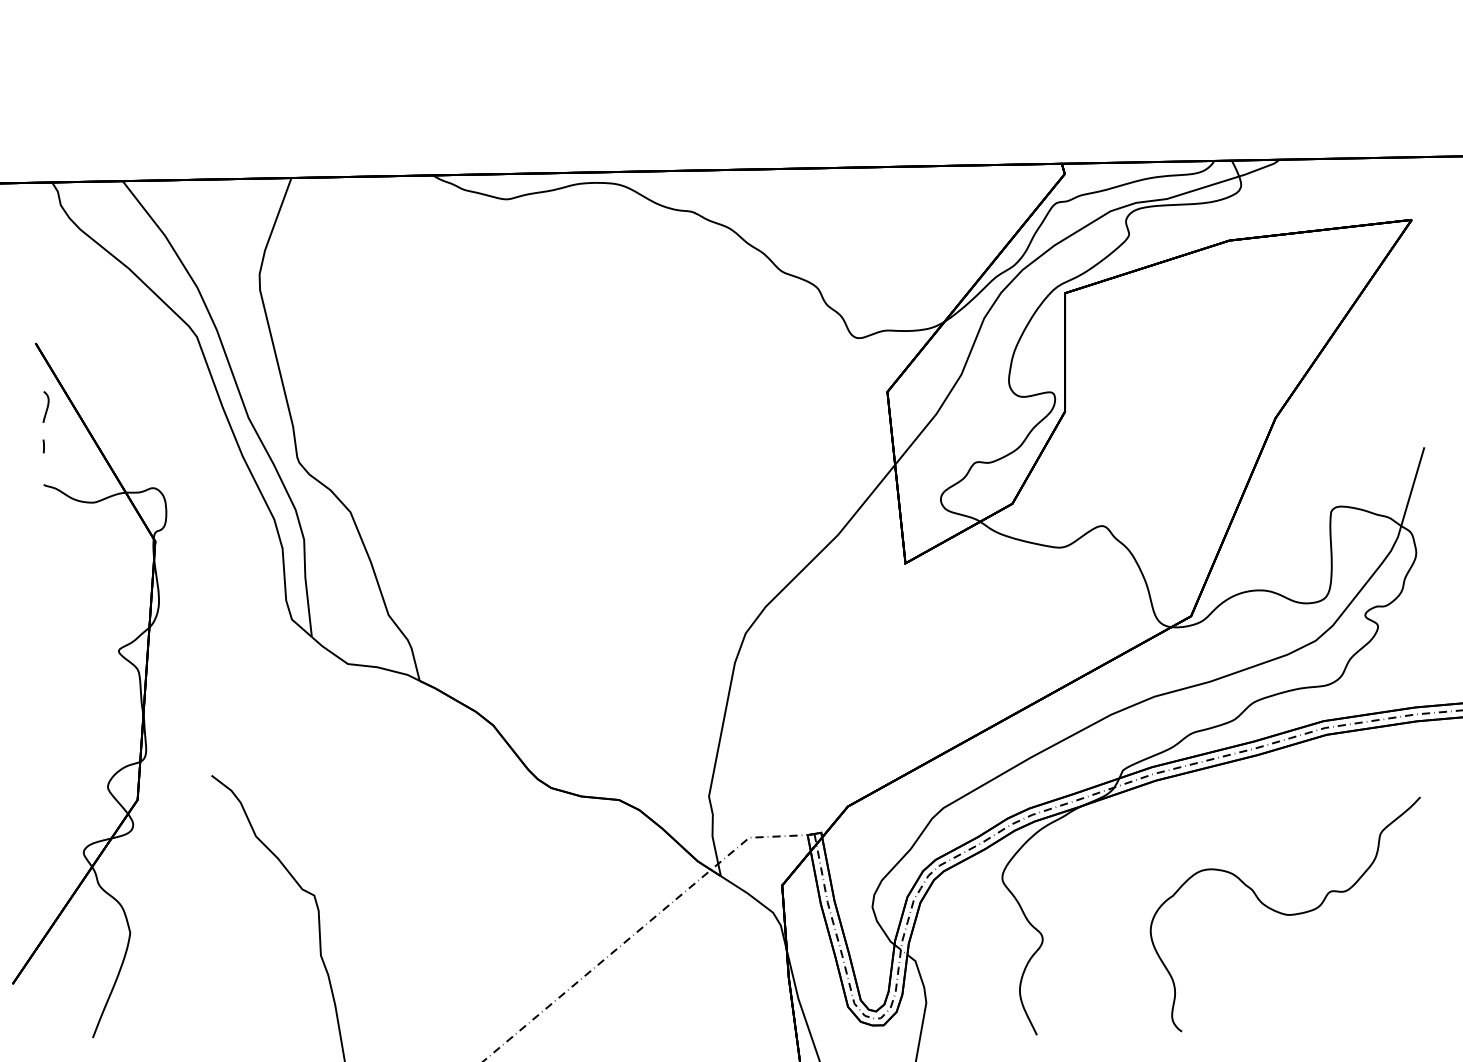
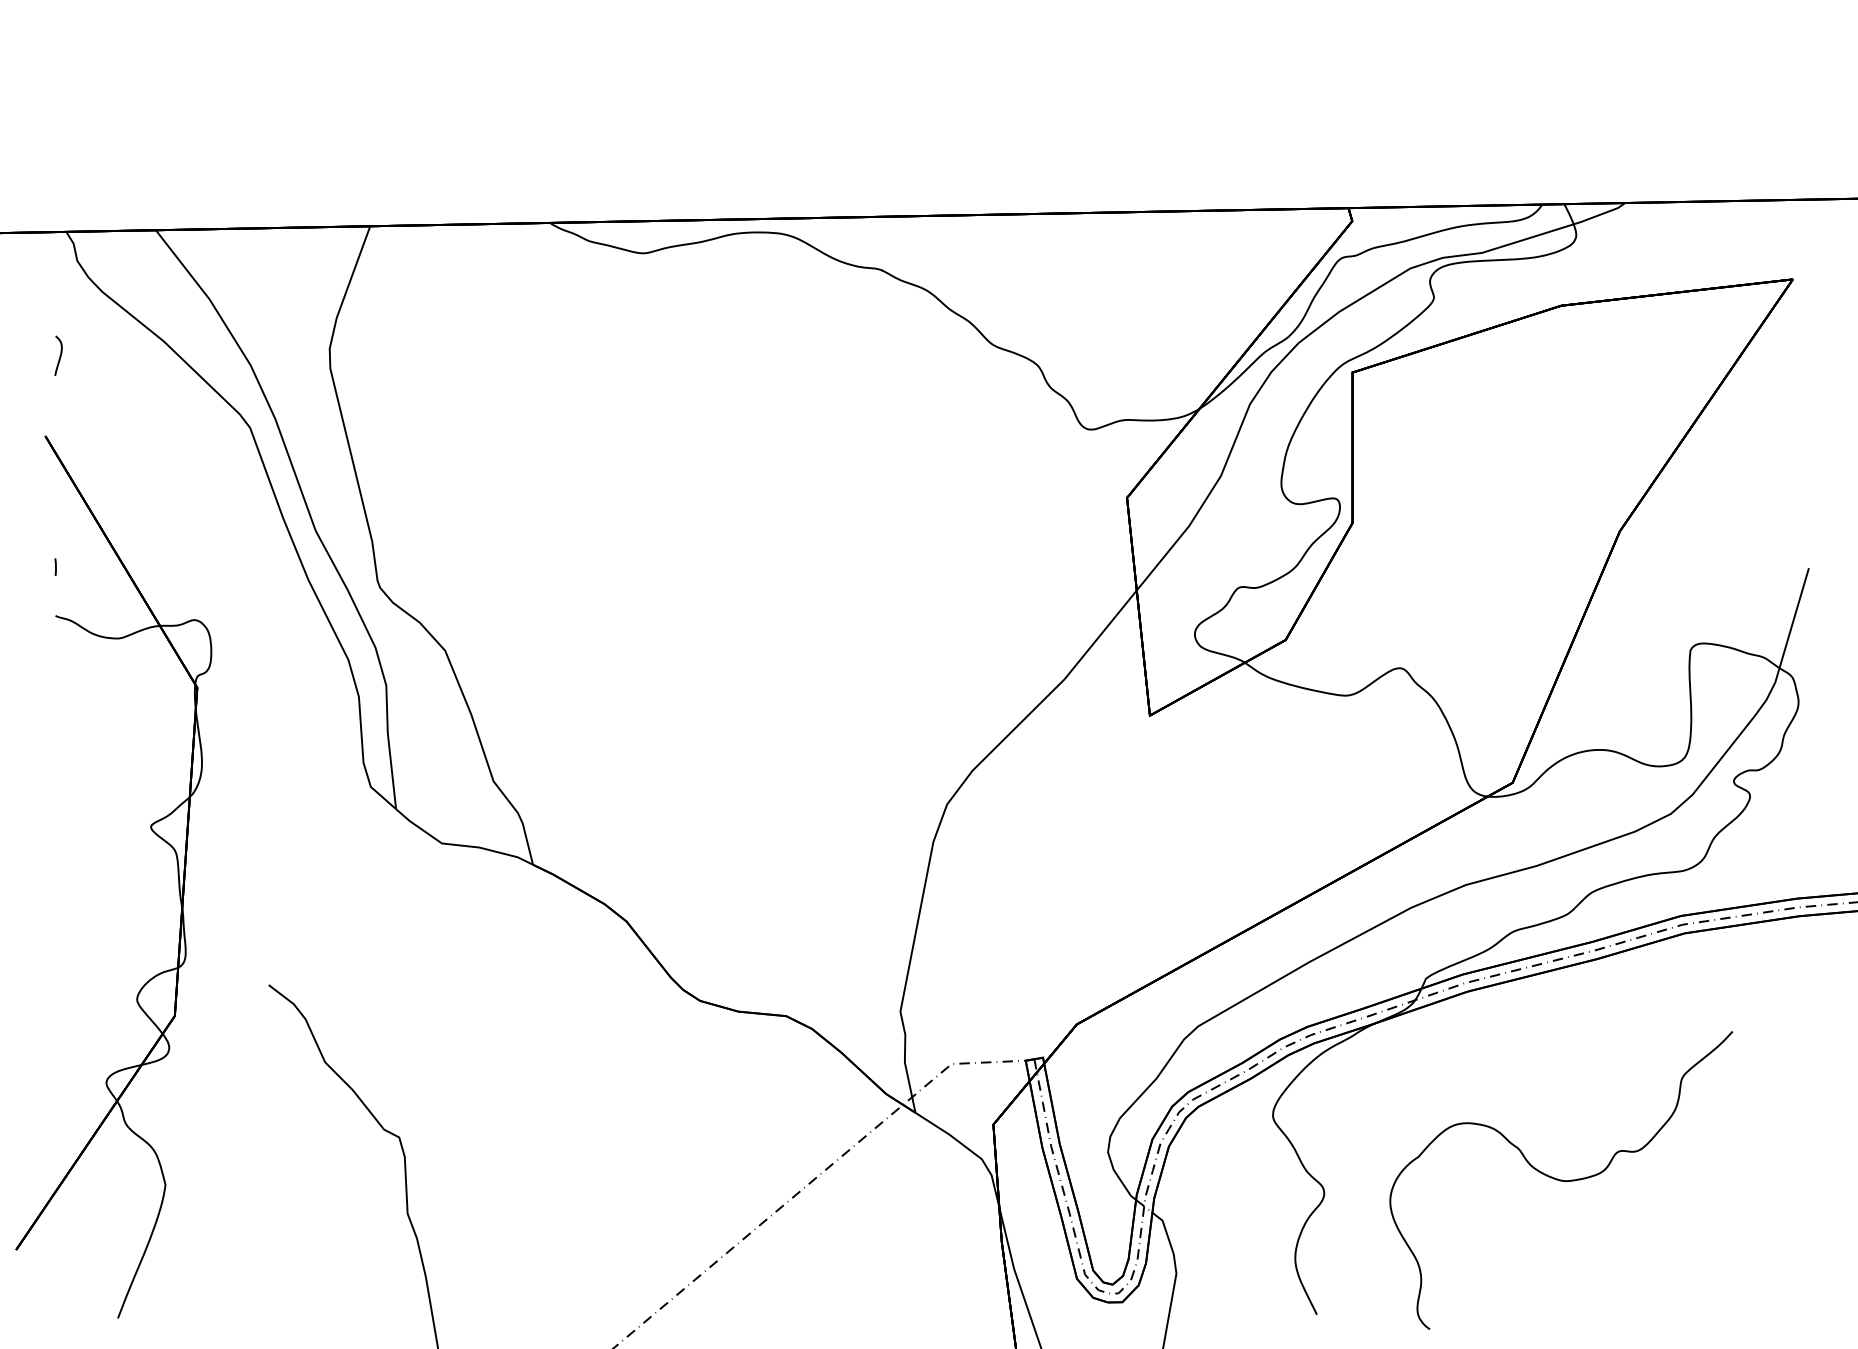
curve: (46, 407) -> (59, 356), moved
curve: (1284, 914) -> (1560, 1180), moved

